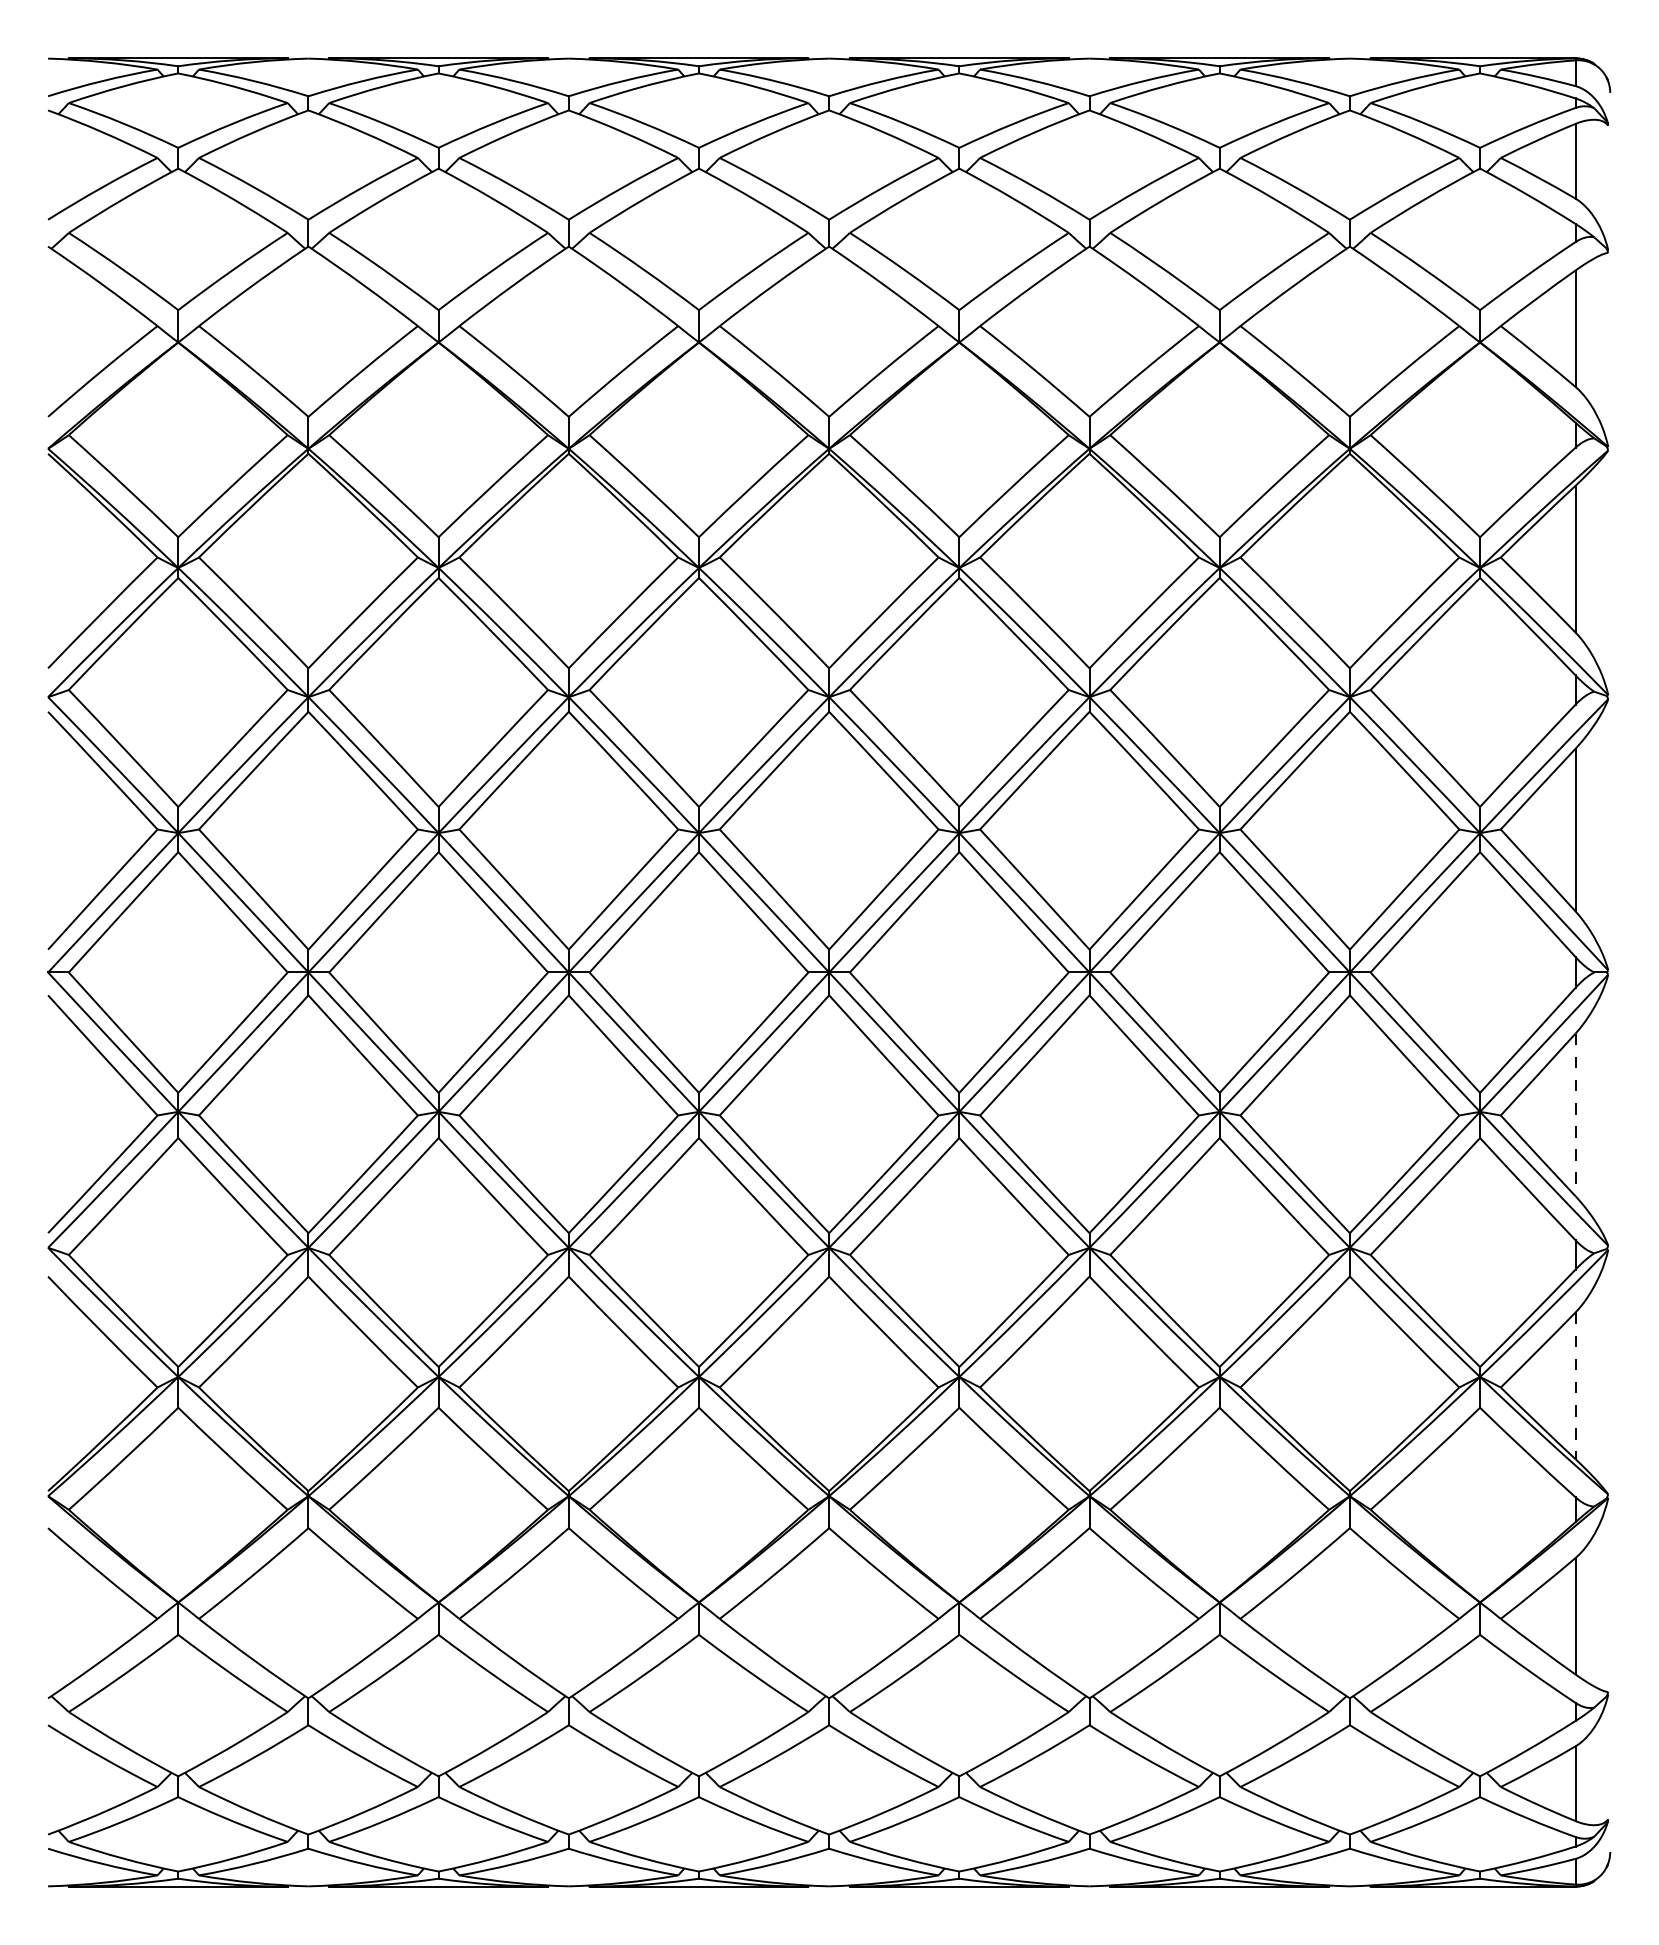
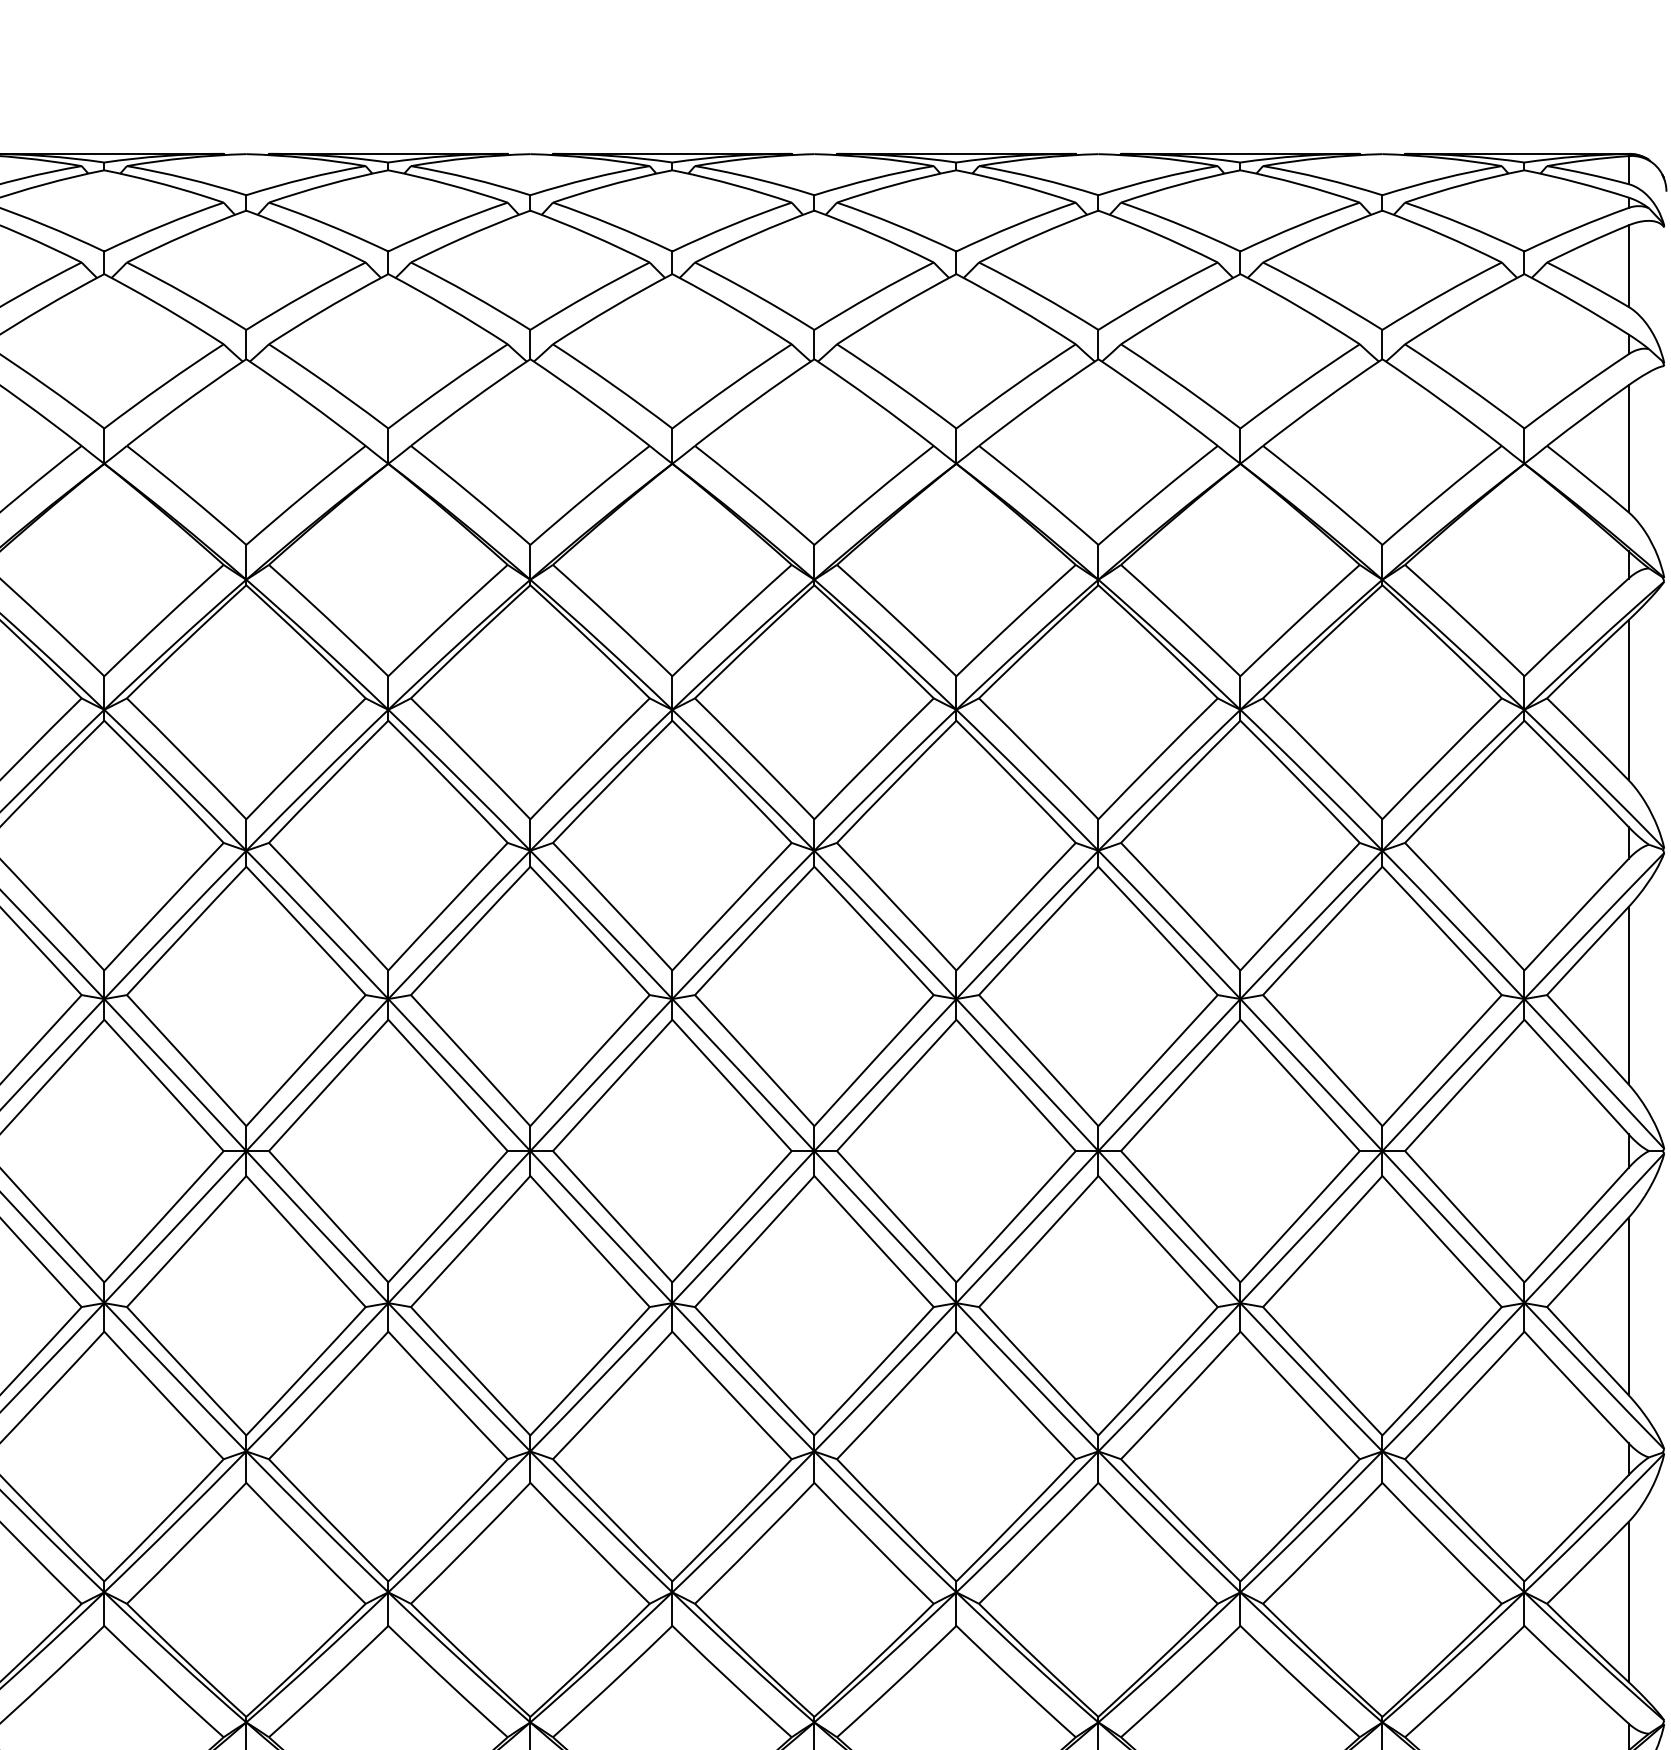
line: (1575, 1115) -> (1628, 1307), dashed -> solid
line: (1575, 1386) -> (1628, 1602), dashed -> solid

